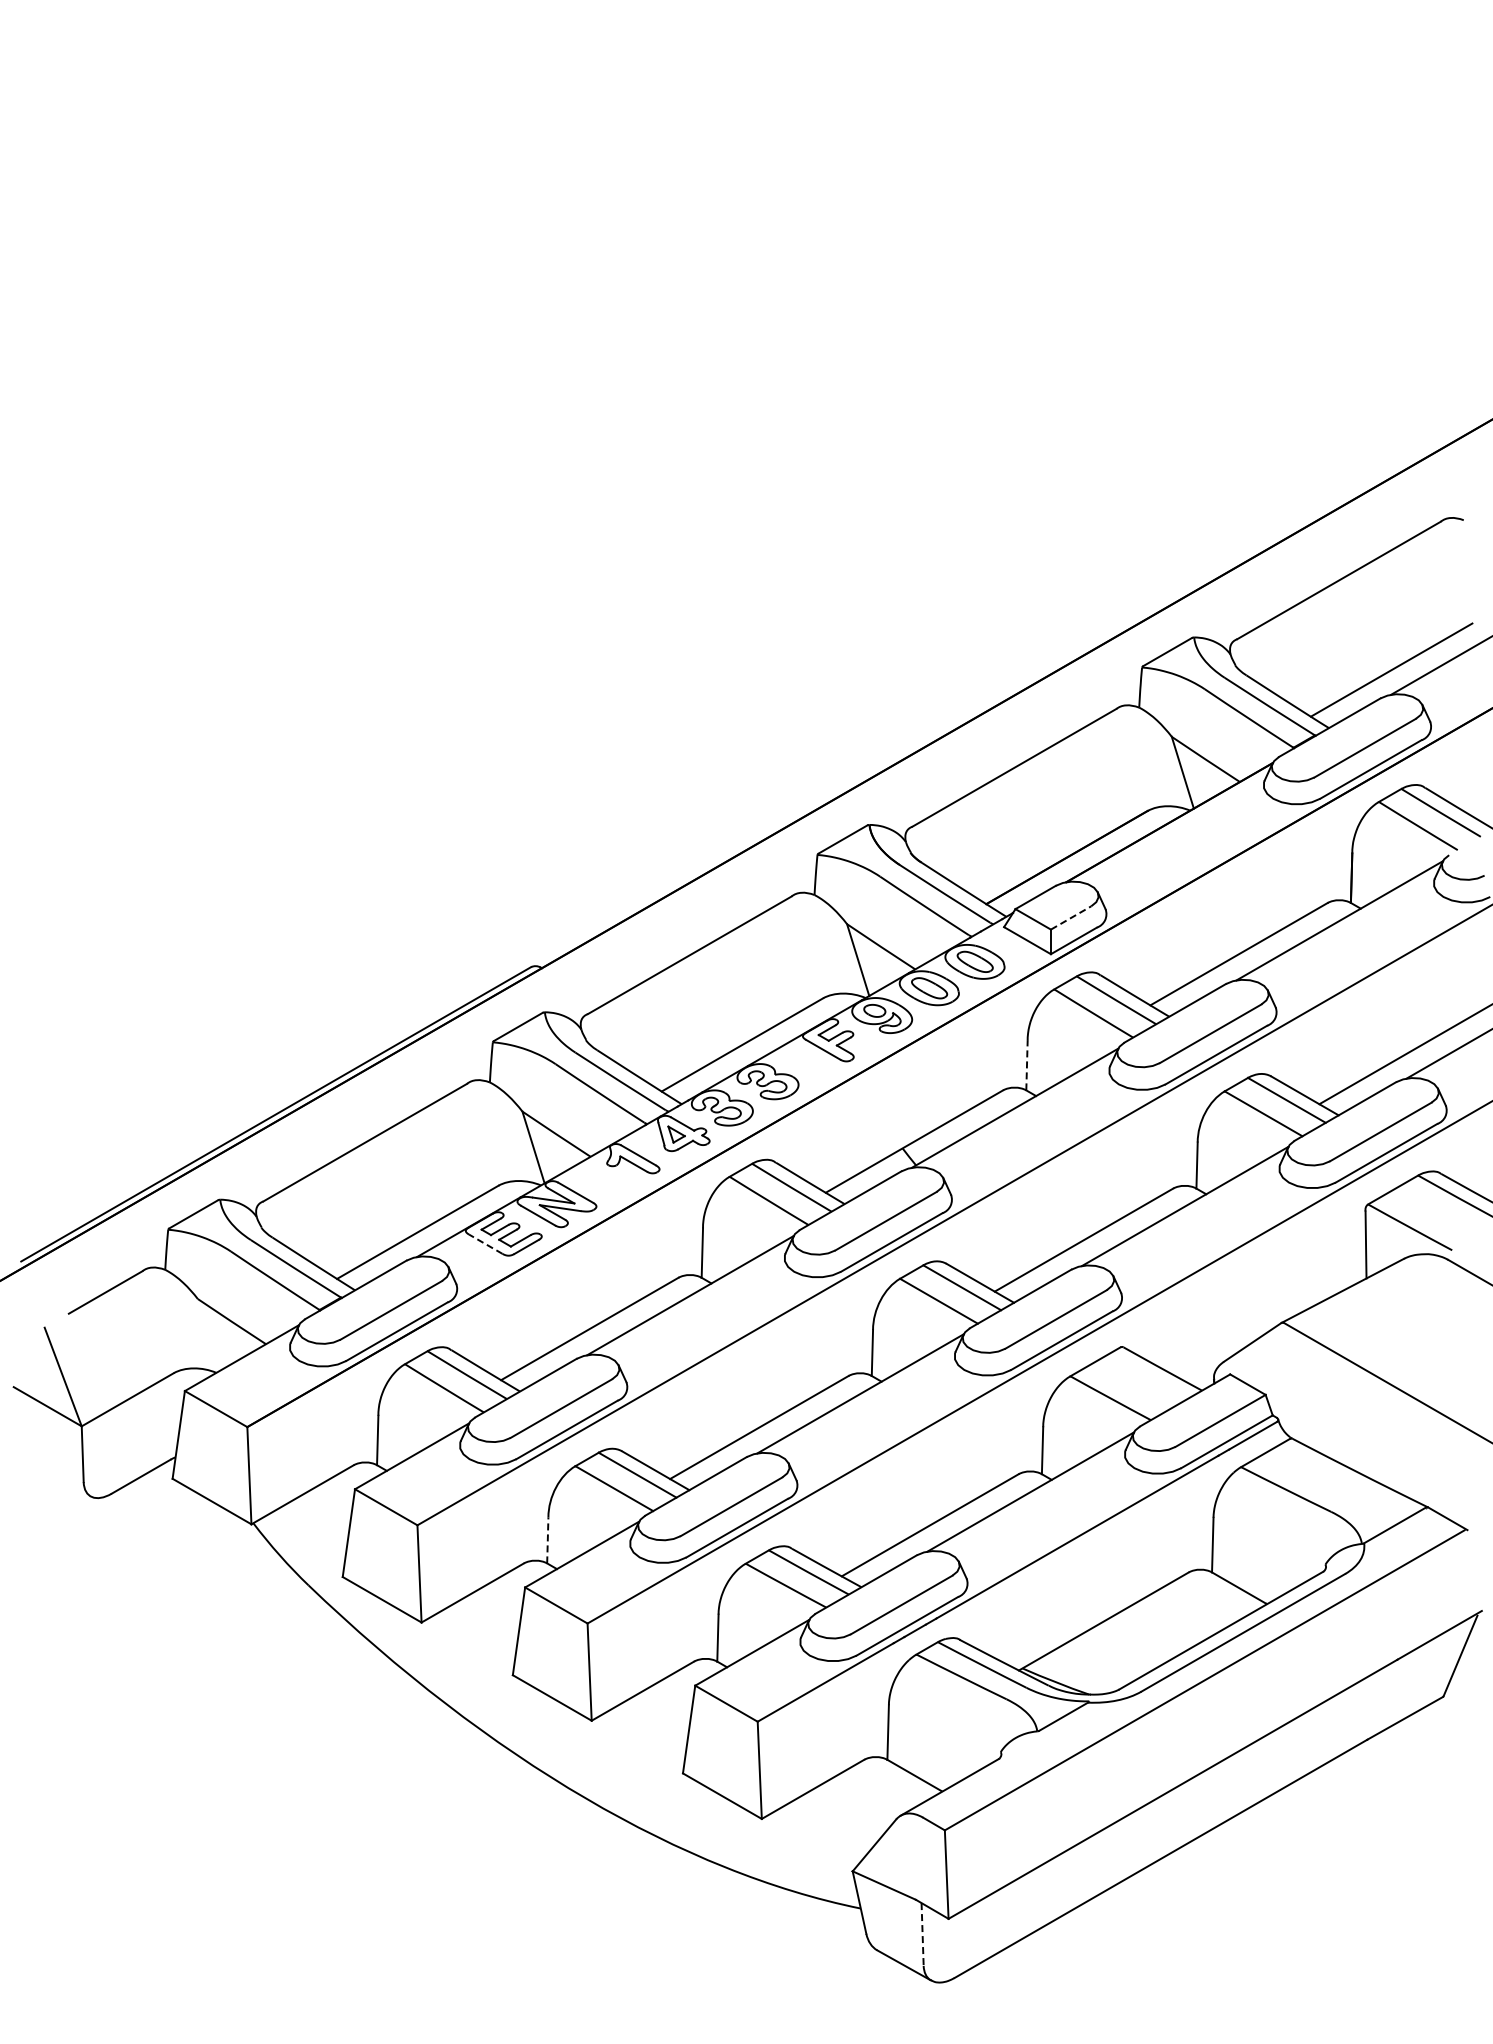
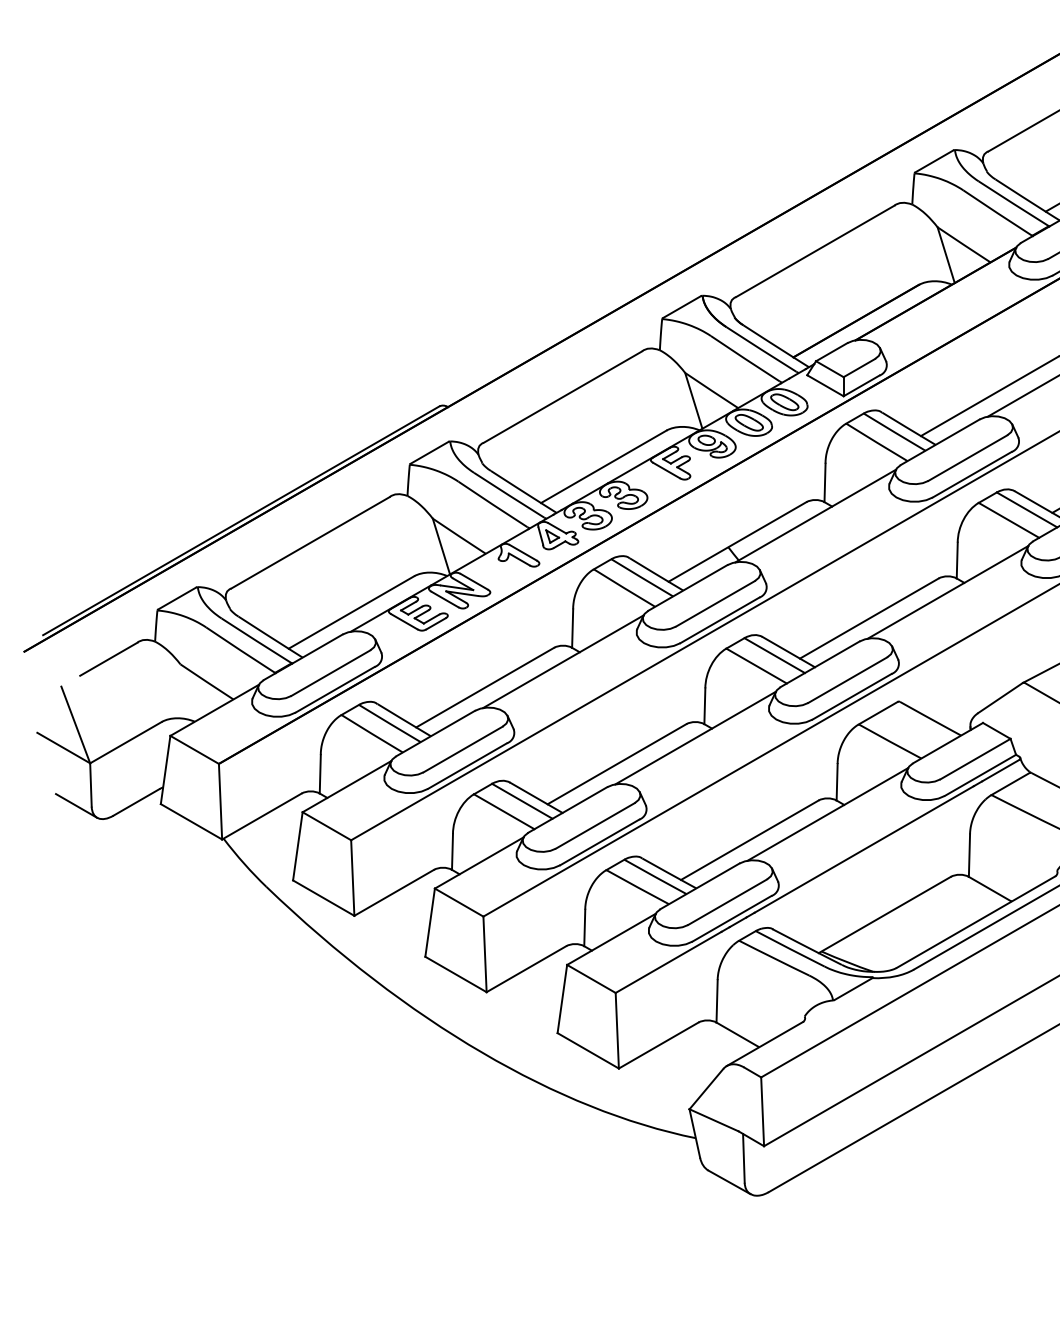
line: (1071, 917) -> (859, 367), dashed -> solid
line: (1026, 1065) -> (824, 482), dashed -> solid
line: (485, 1243) -> (404, 621), dashed -> solid
line: (63, 1480) -> (76, 805), added
line: (547, 1539) -> (452, 851), dashed -> solid
line: (922, 1934) -> (743, 1158), dashed -> solid

